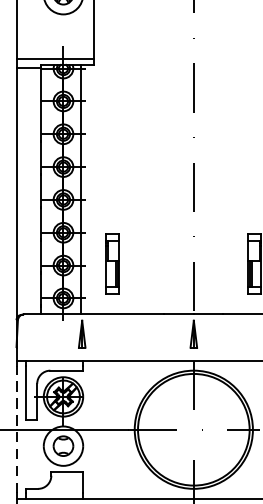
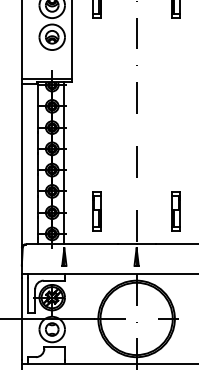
part: (111, 263) -> (96, 211), moved
line: (16, 429) -> (21, 318), dashed -> solid

